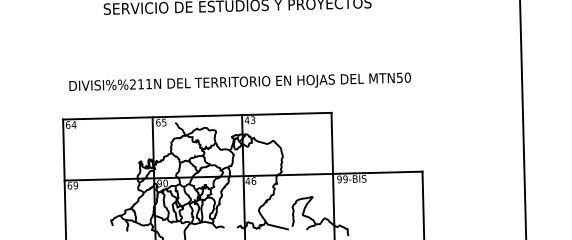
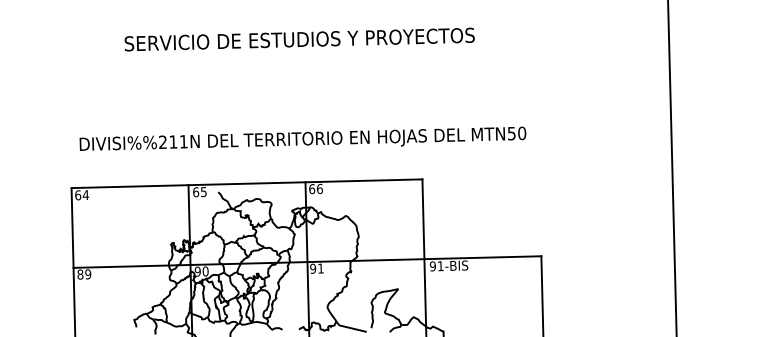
text: (250, 119) -> (316, 188), 43 -> 66
text: (345, 179) -> (440, 266), 99-BIS -> 91-BIS
text: (251, 181) -> (317, 268), 46 -> 91
text: (69, 185) -> (80, 274), 69 -> 89

